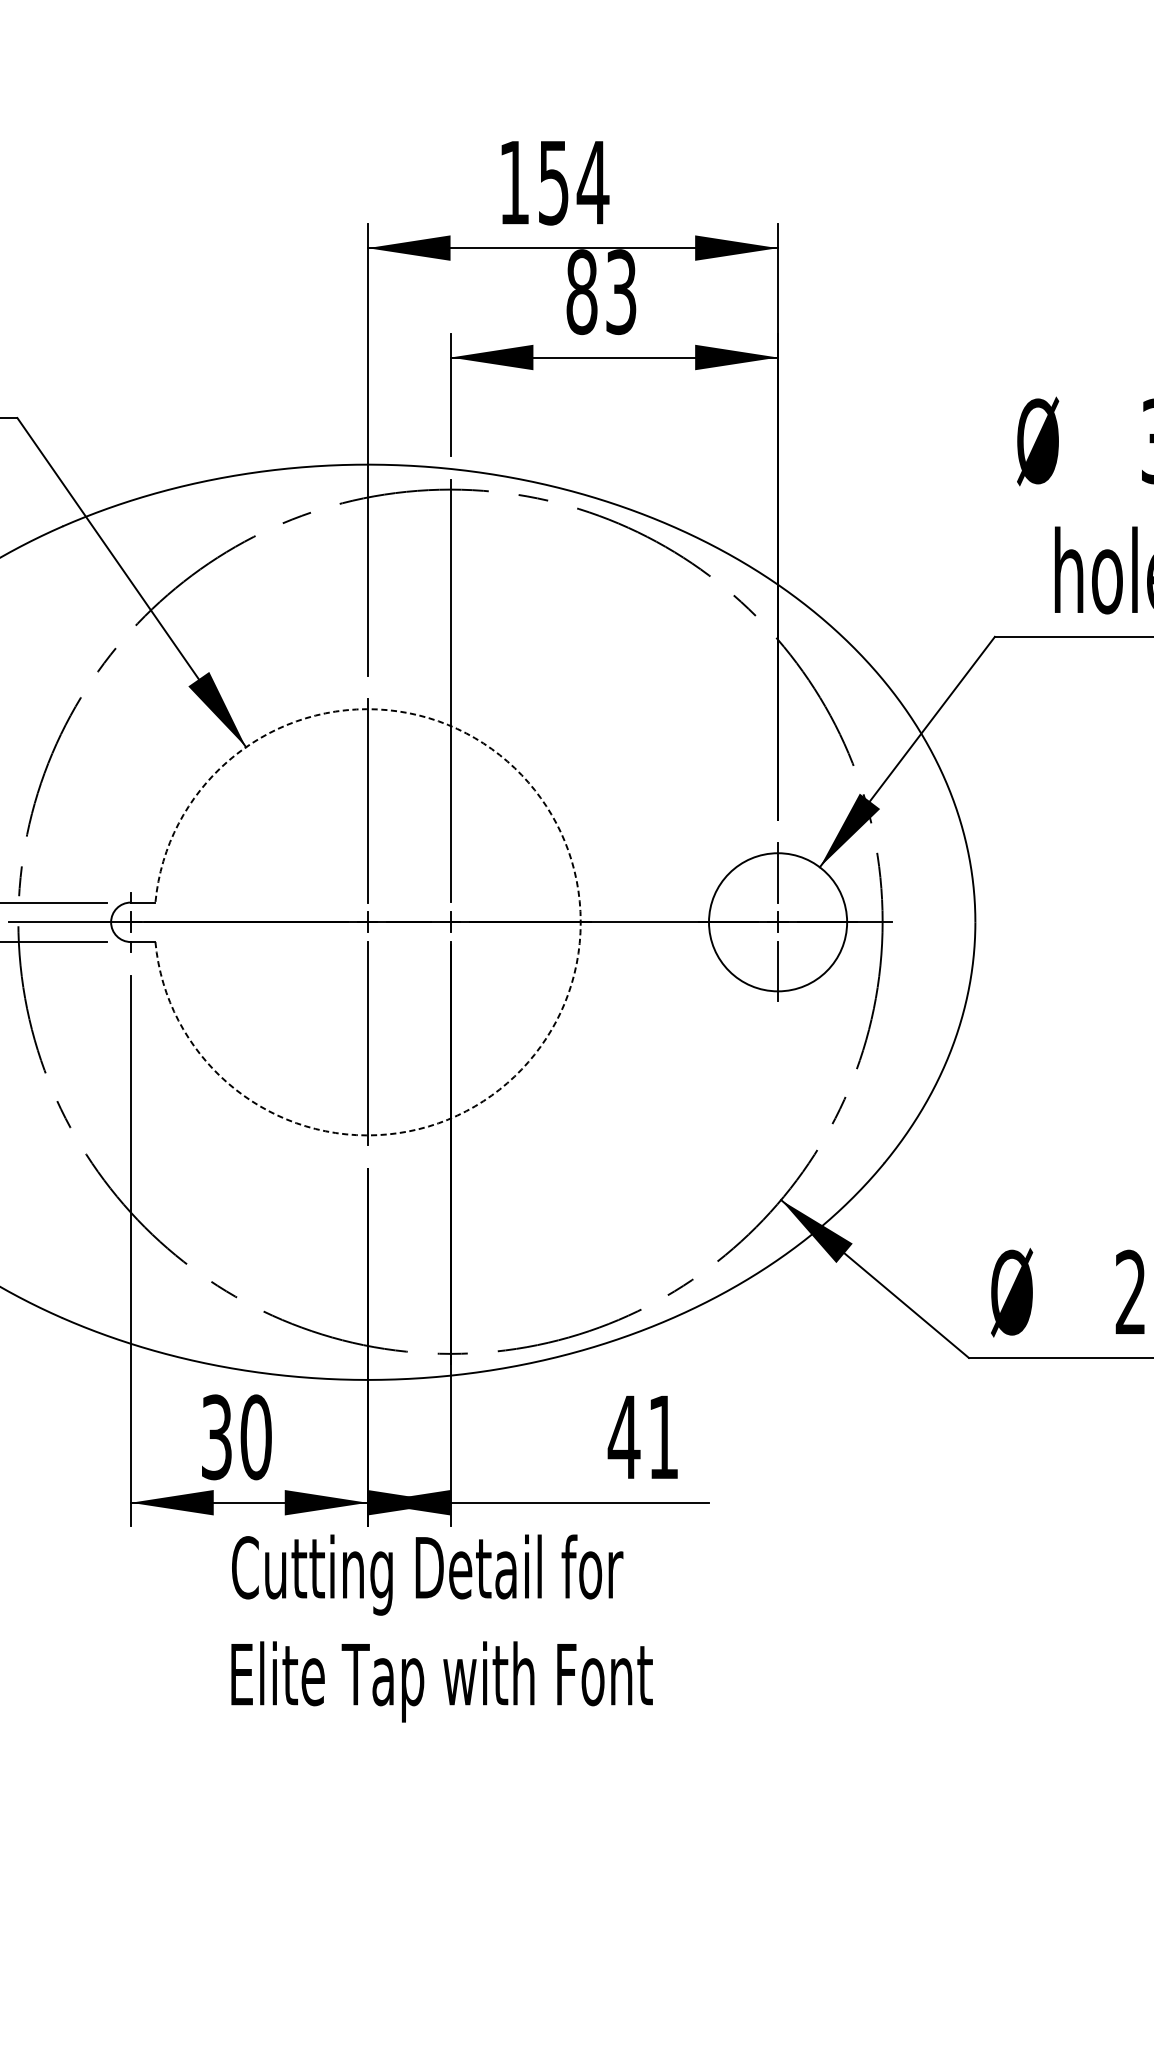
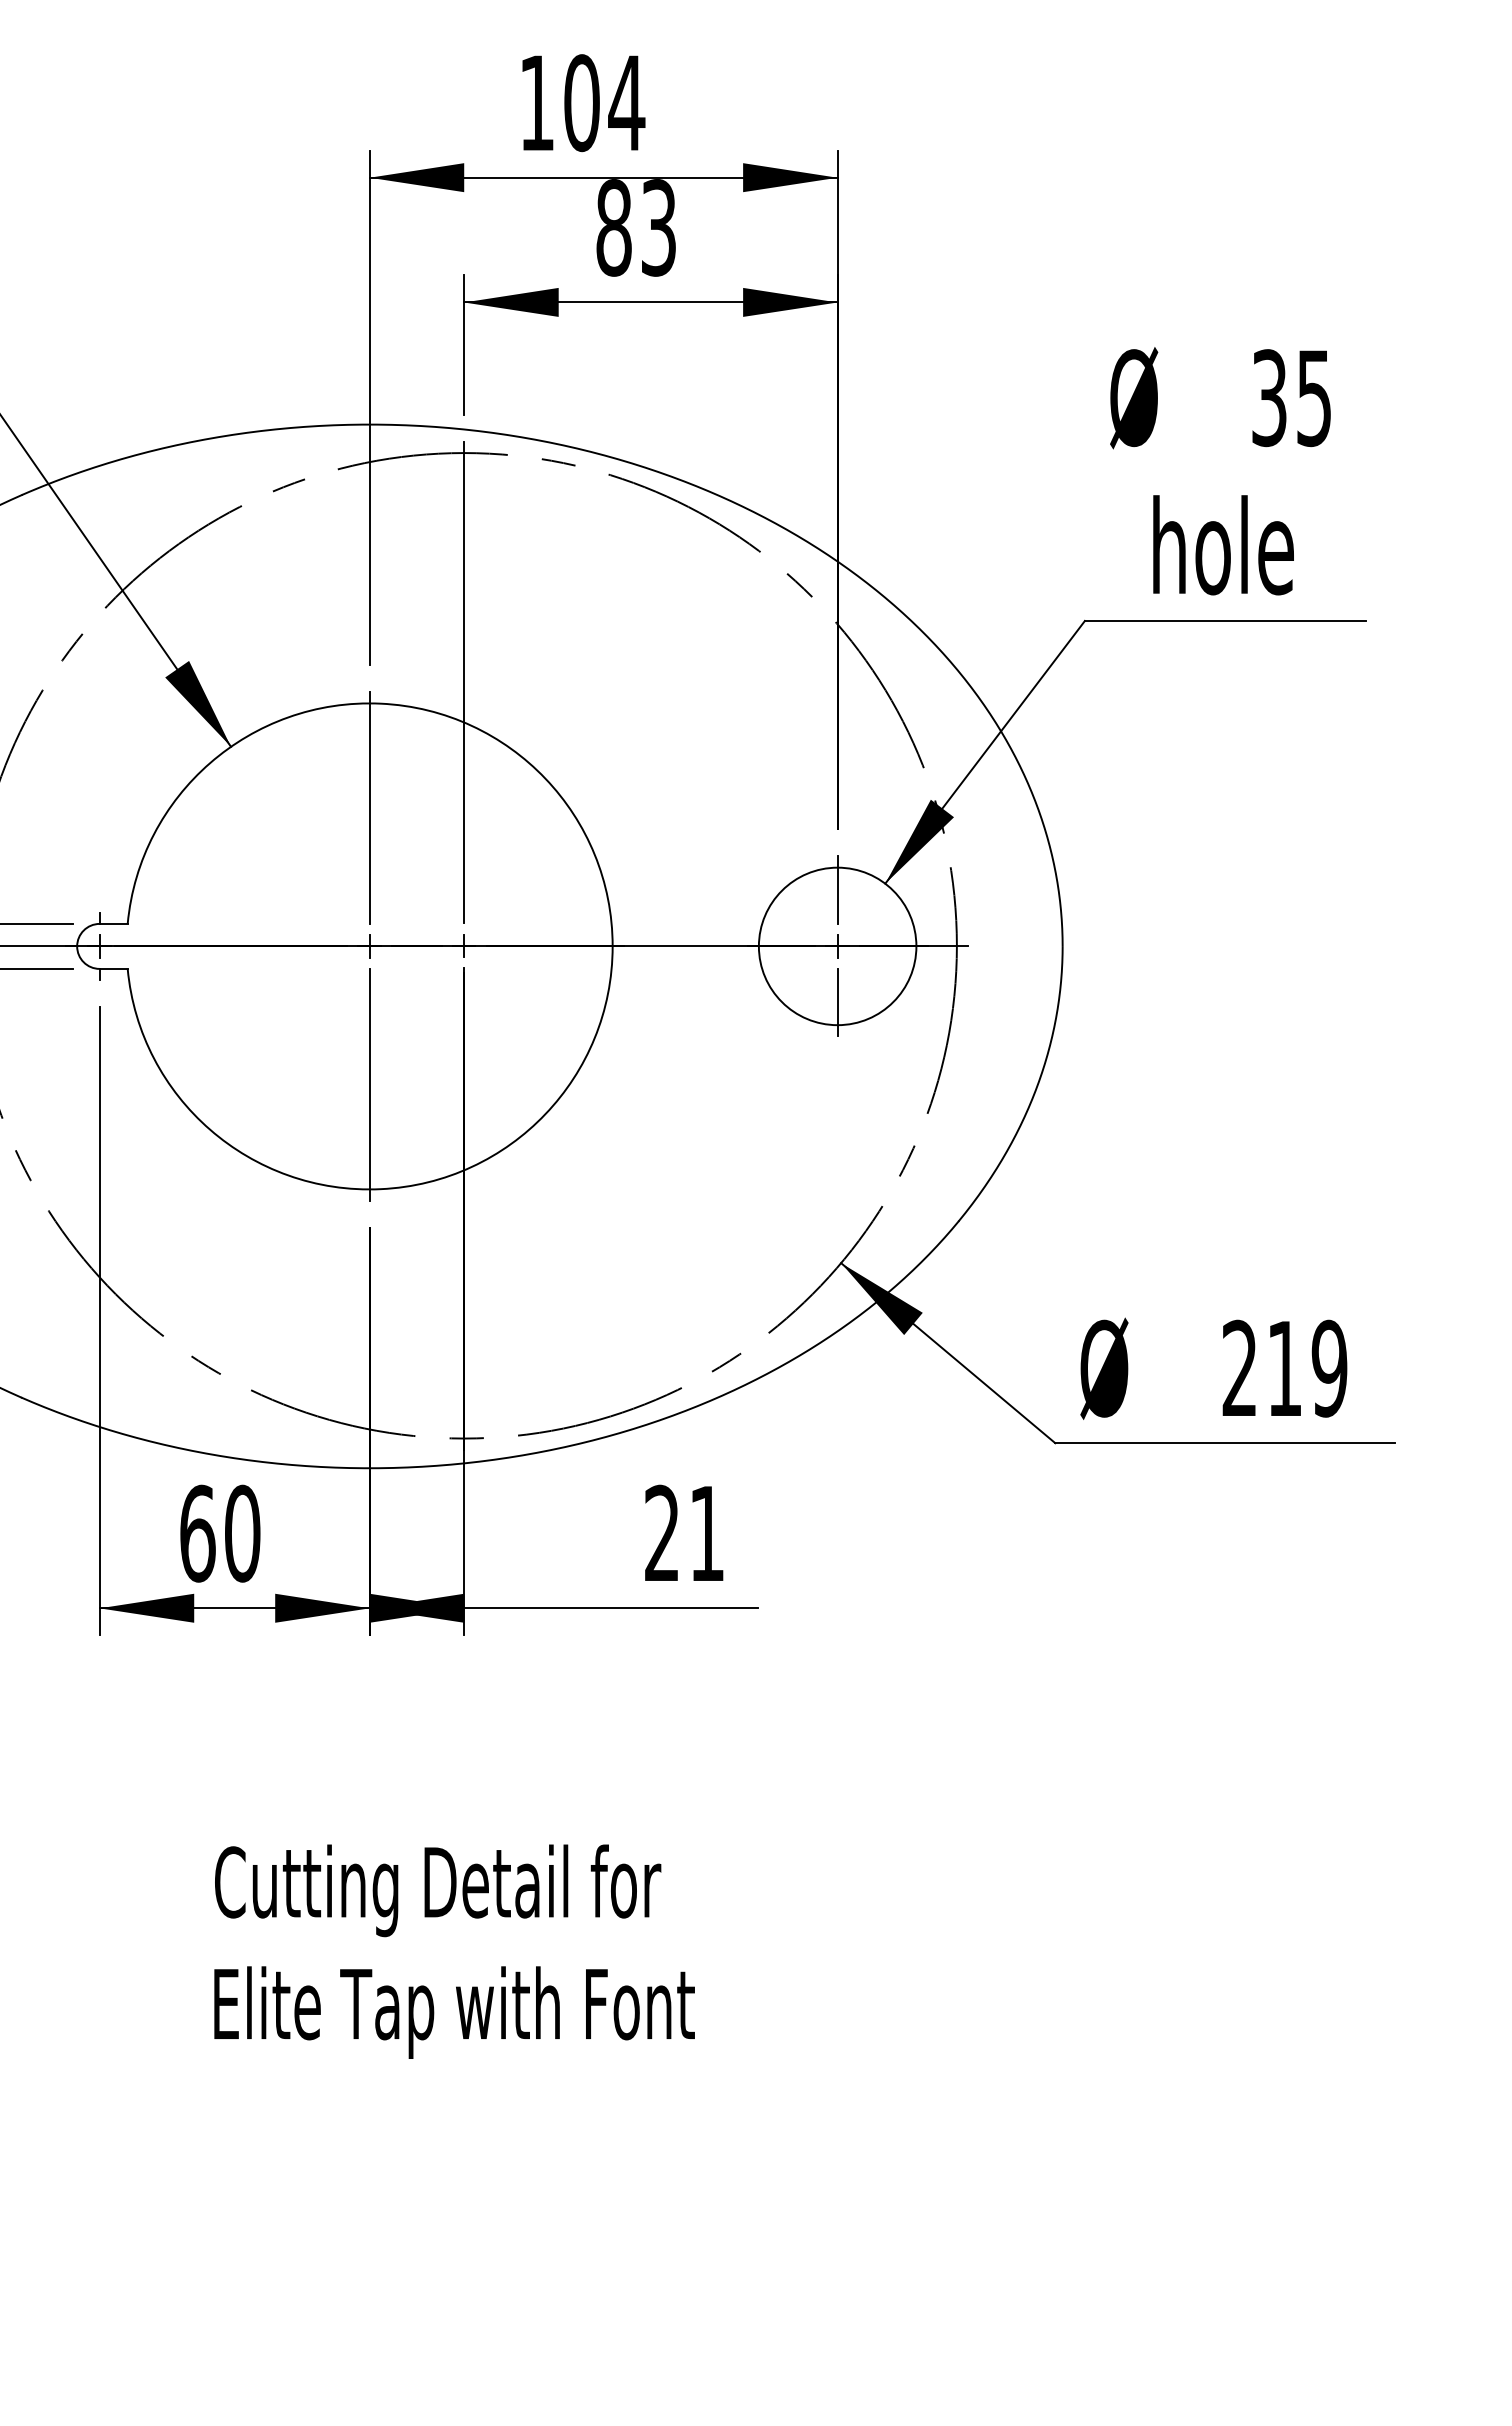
text: (553, 183) -> (581, 103), 154 -> 104
arc: (580, 922) -> (612, 946), dashed -> solid
text: (623, 1436) -> (661, 1532), 41 -> 21
text: (216, 1437) -> (197, 1533), 30 -> 60
text: (442, 1628) -> (454, 1951), moved

